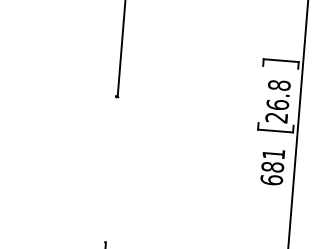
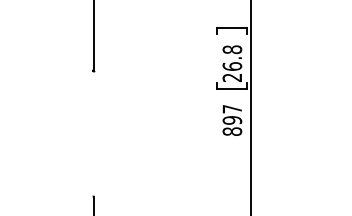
text: (272, 167) -> (232, 120), 681 -> 897

